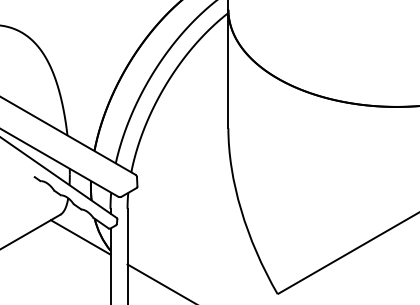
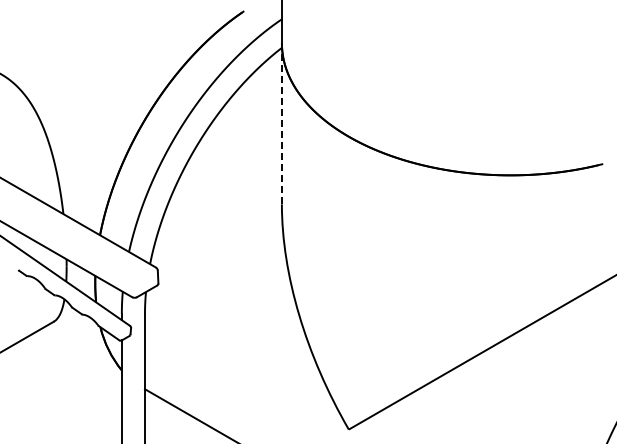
line: (228, 69) -> (281, 124), solid -> dashed
line: (80, 237) -> (80, 352), removed

